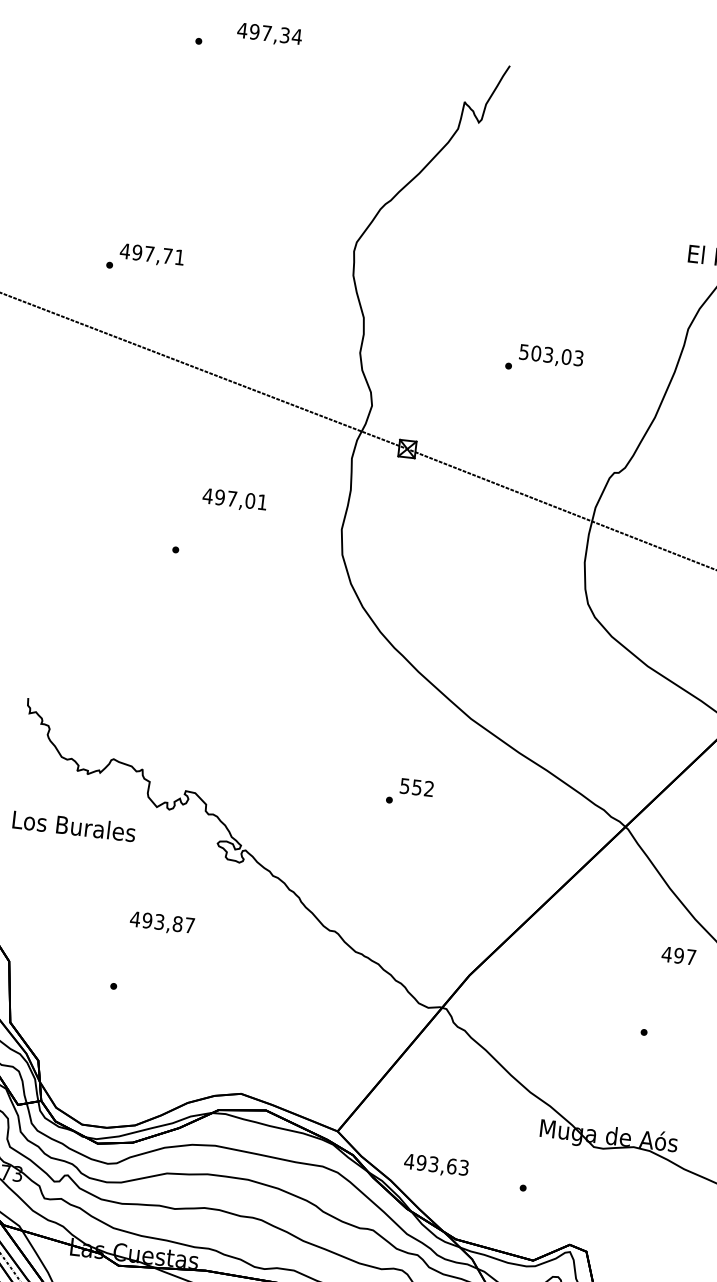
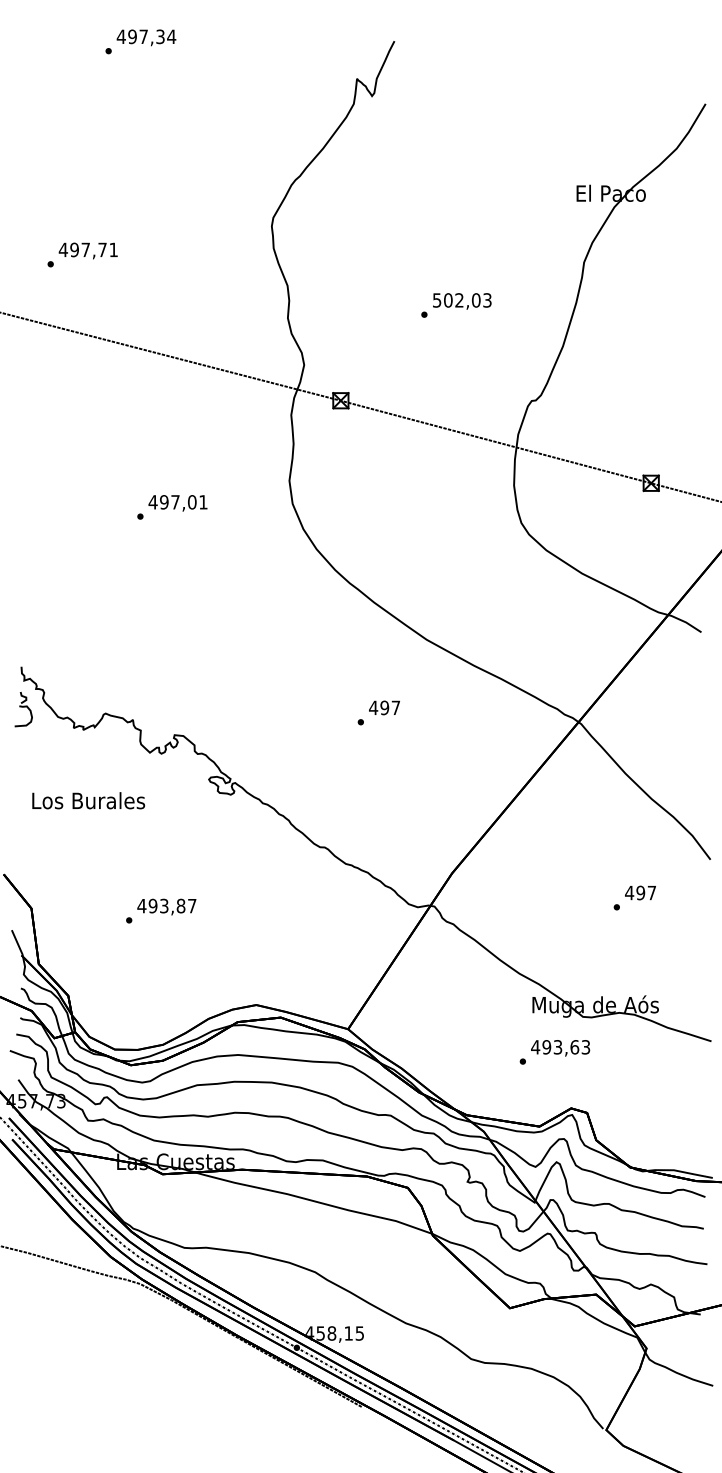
text: (269, 34) -> (146, 37), moved
text: (548, 355) -> (459, 300), 503,03 -> 502,03
text: (234, 500) -> (177, 503), moved
part: (25, 744) -> (23, 709), added
text: (416, 787) -> (384, 707), 552 -> 497
text: (74, 825) -> (88, 800), moved
text: (161, 922) -> (166, 906), moved
text: (678, 955) -> (640, 892), moved
text: (436, 1166) -> (560, 1048), moved

